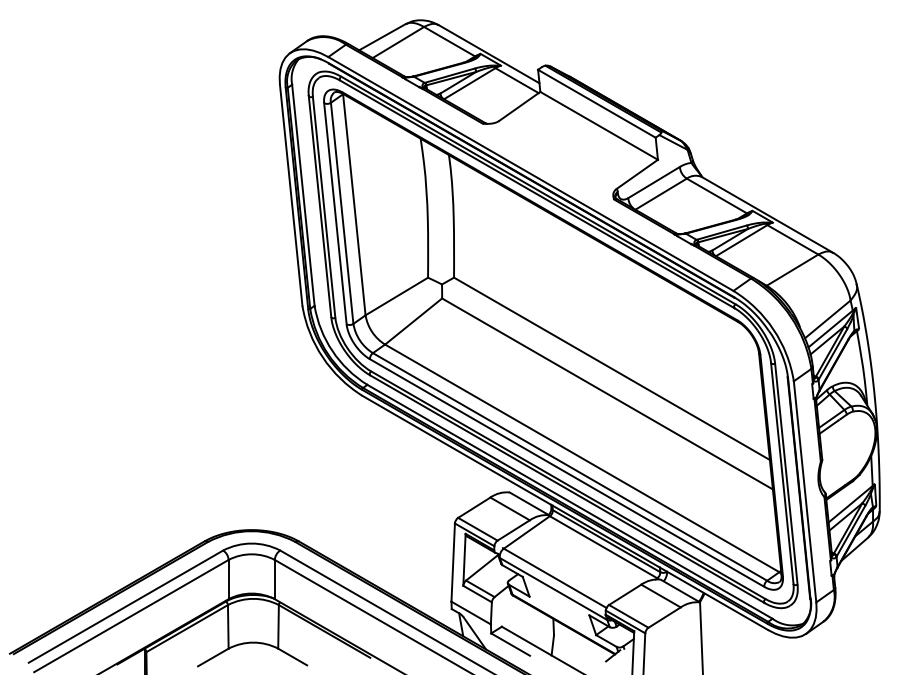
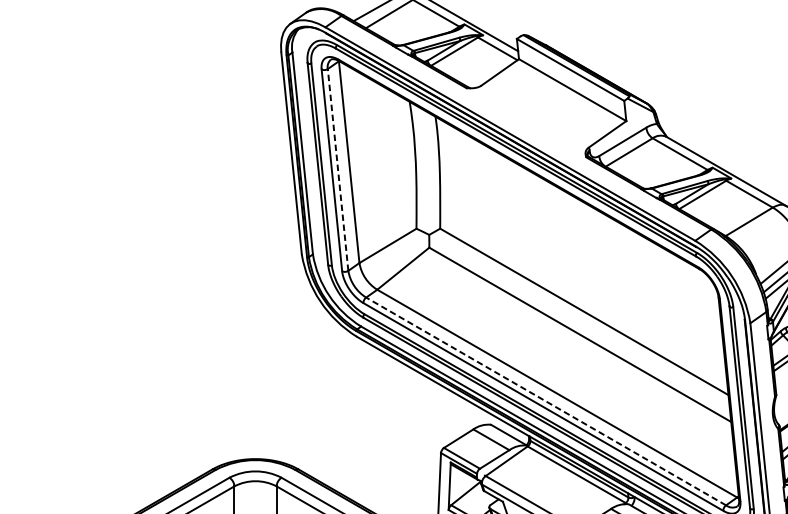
line: (342, 212) -> (338, 169), solid -> dashed
line: (570, 466) -> (546, 401), solid -> dashed

